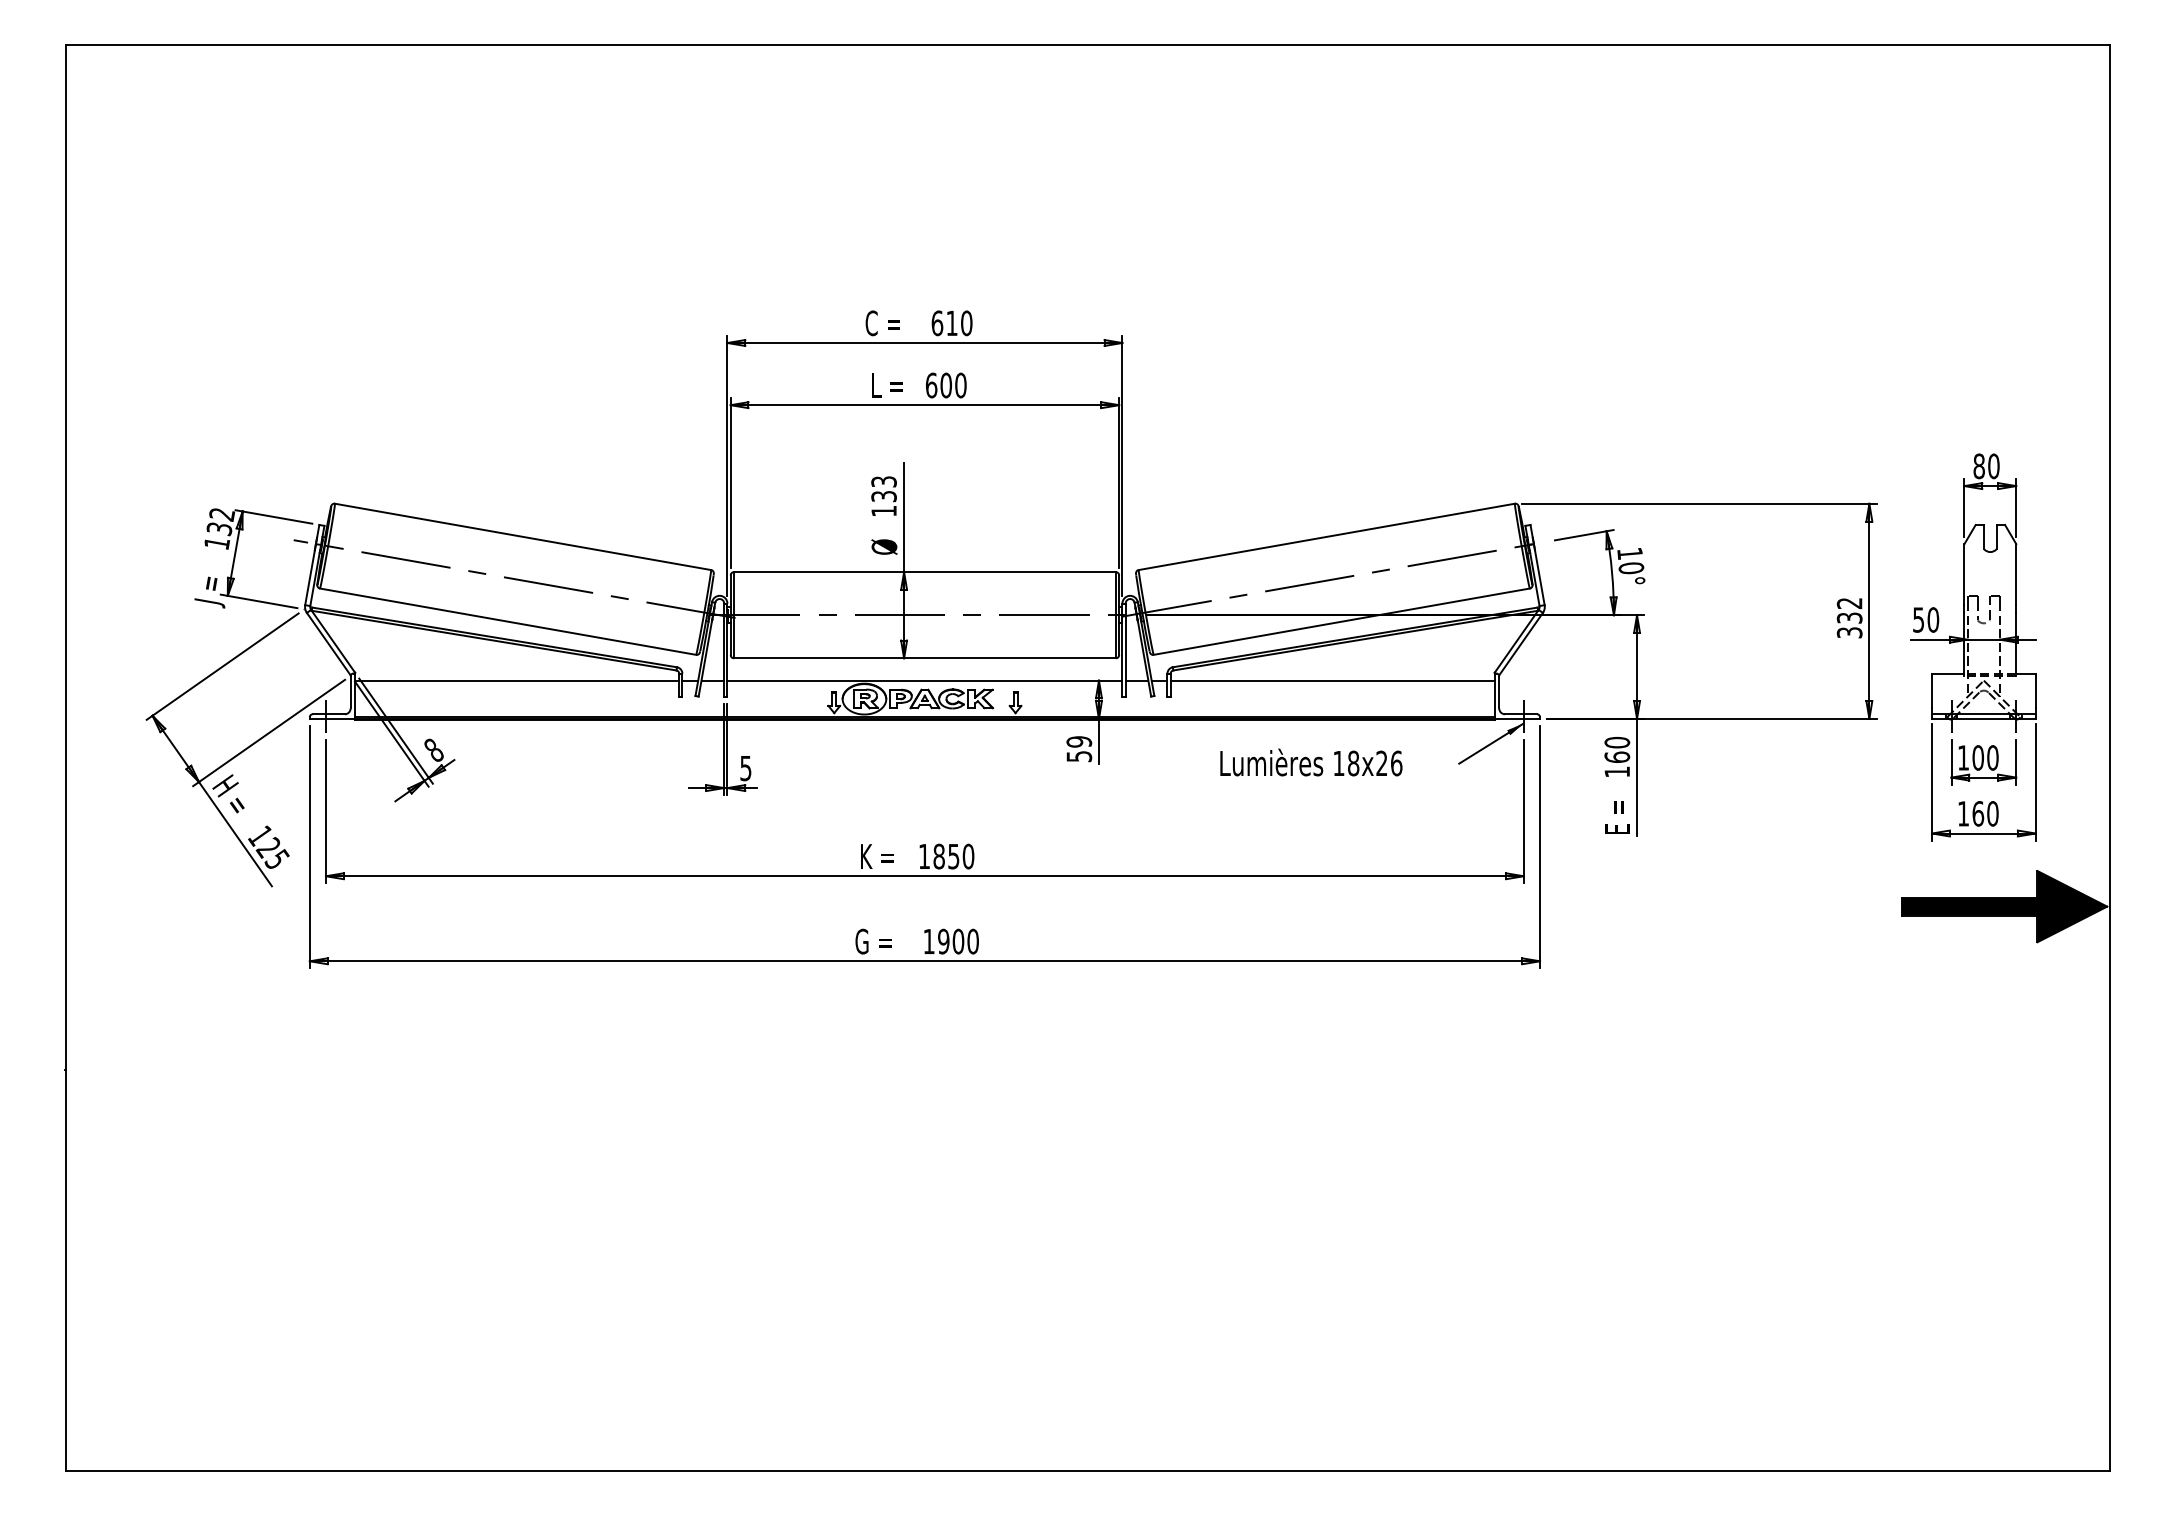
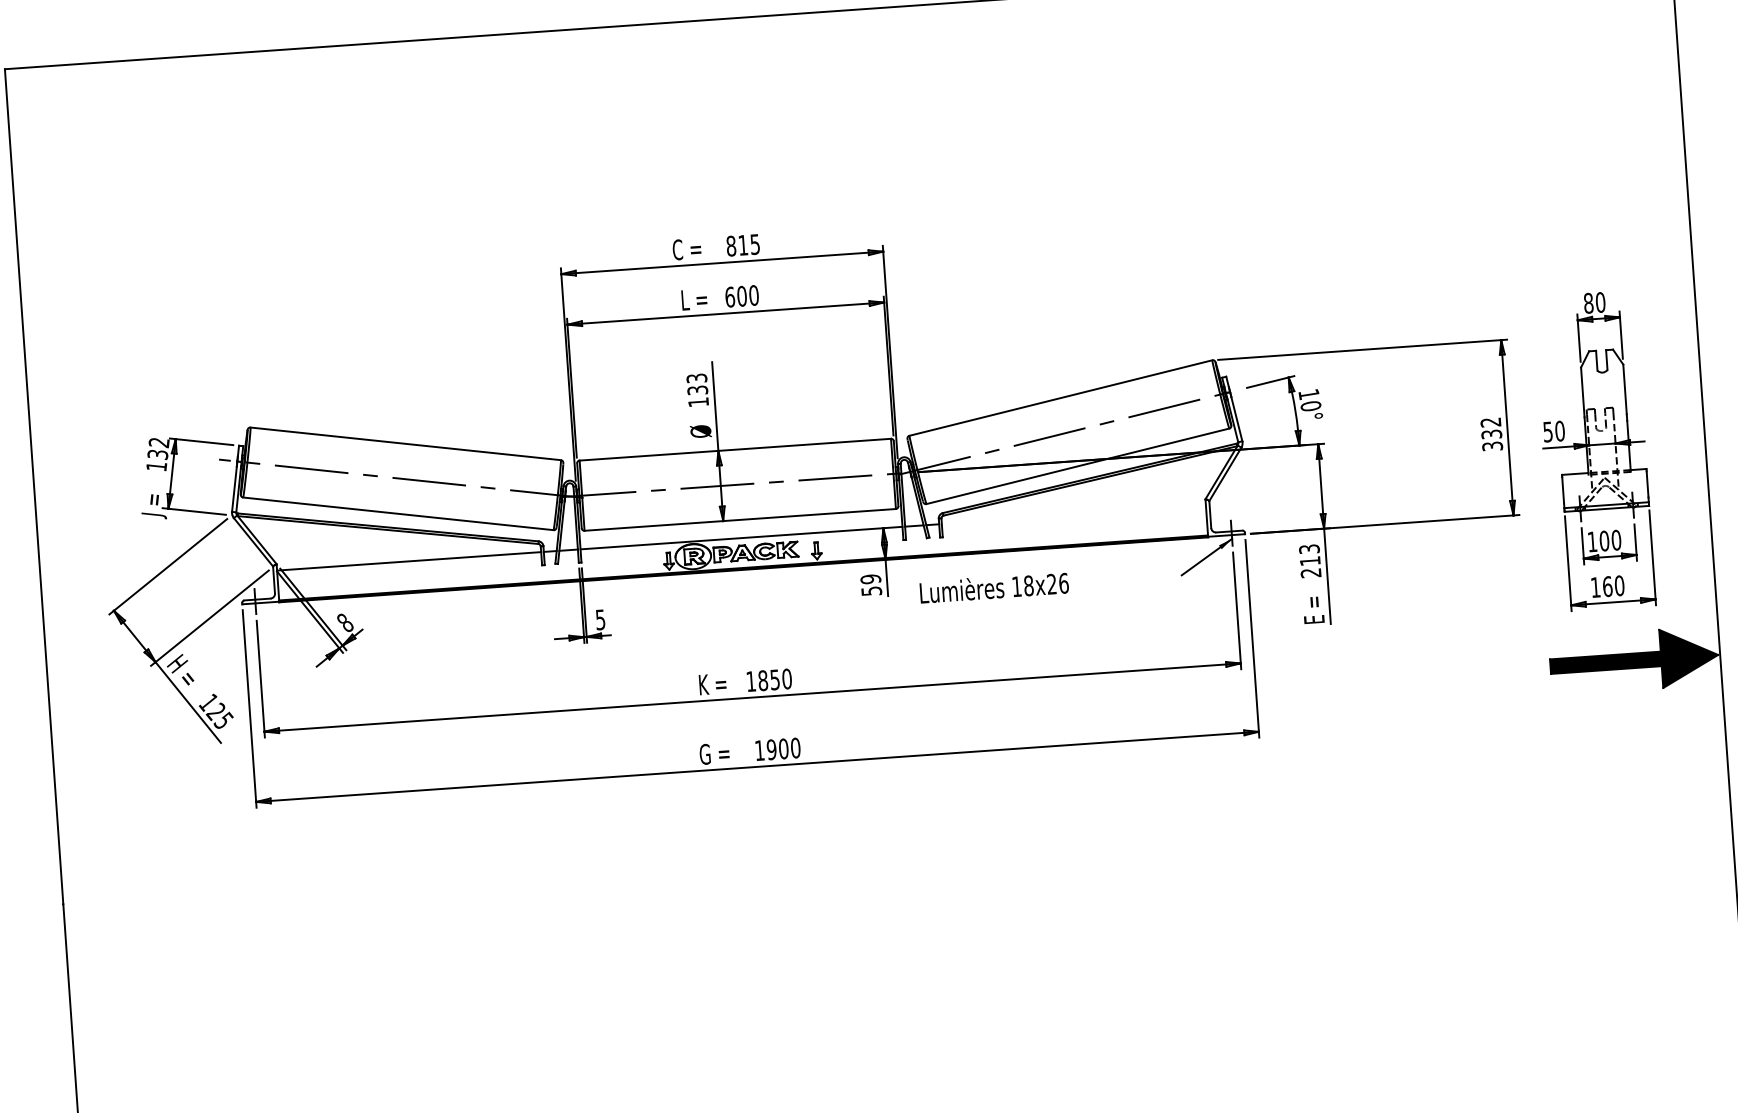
text: (951, 323) -> (742, 245), 610 -> 815
line: (1332, 680) -> (1073, 514), removed
text: (1617, 756) -> (1310, 560), 160 -> 213
text: (1311, 762) -> (994, 587), moved

